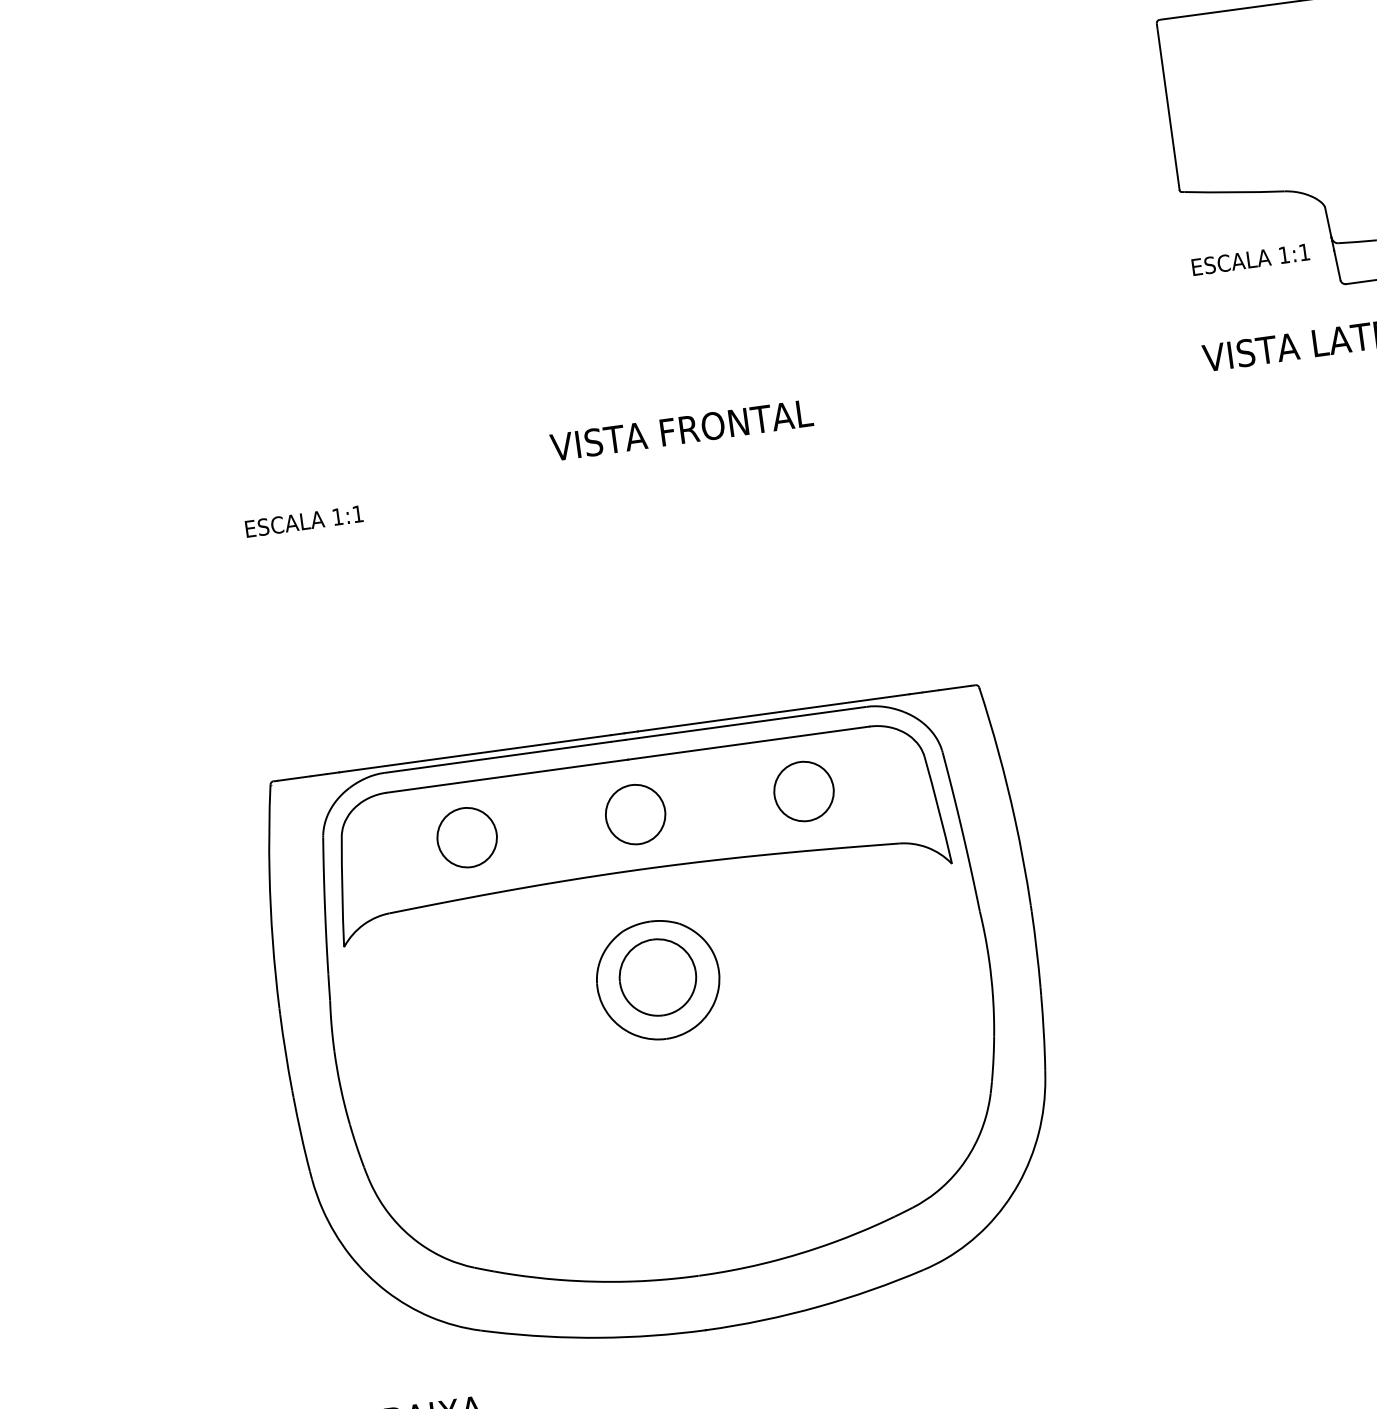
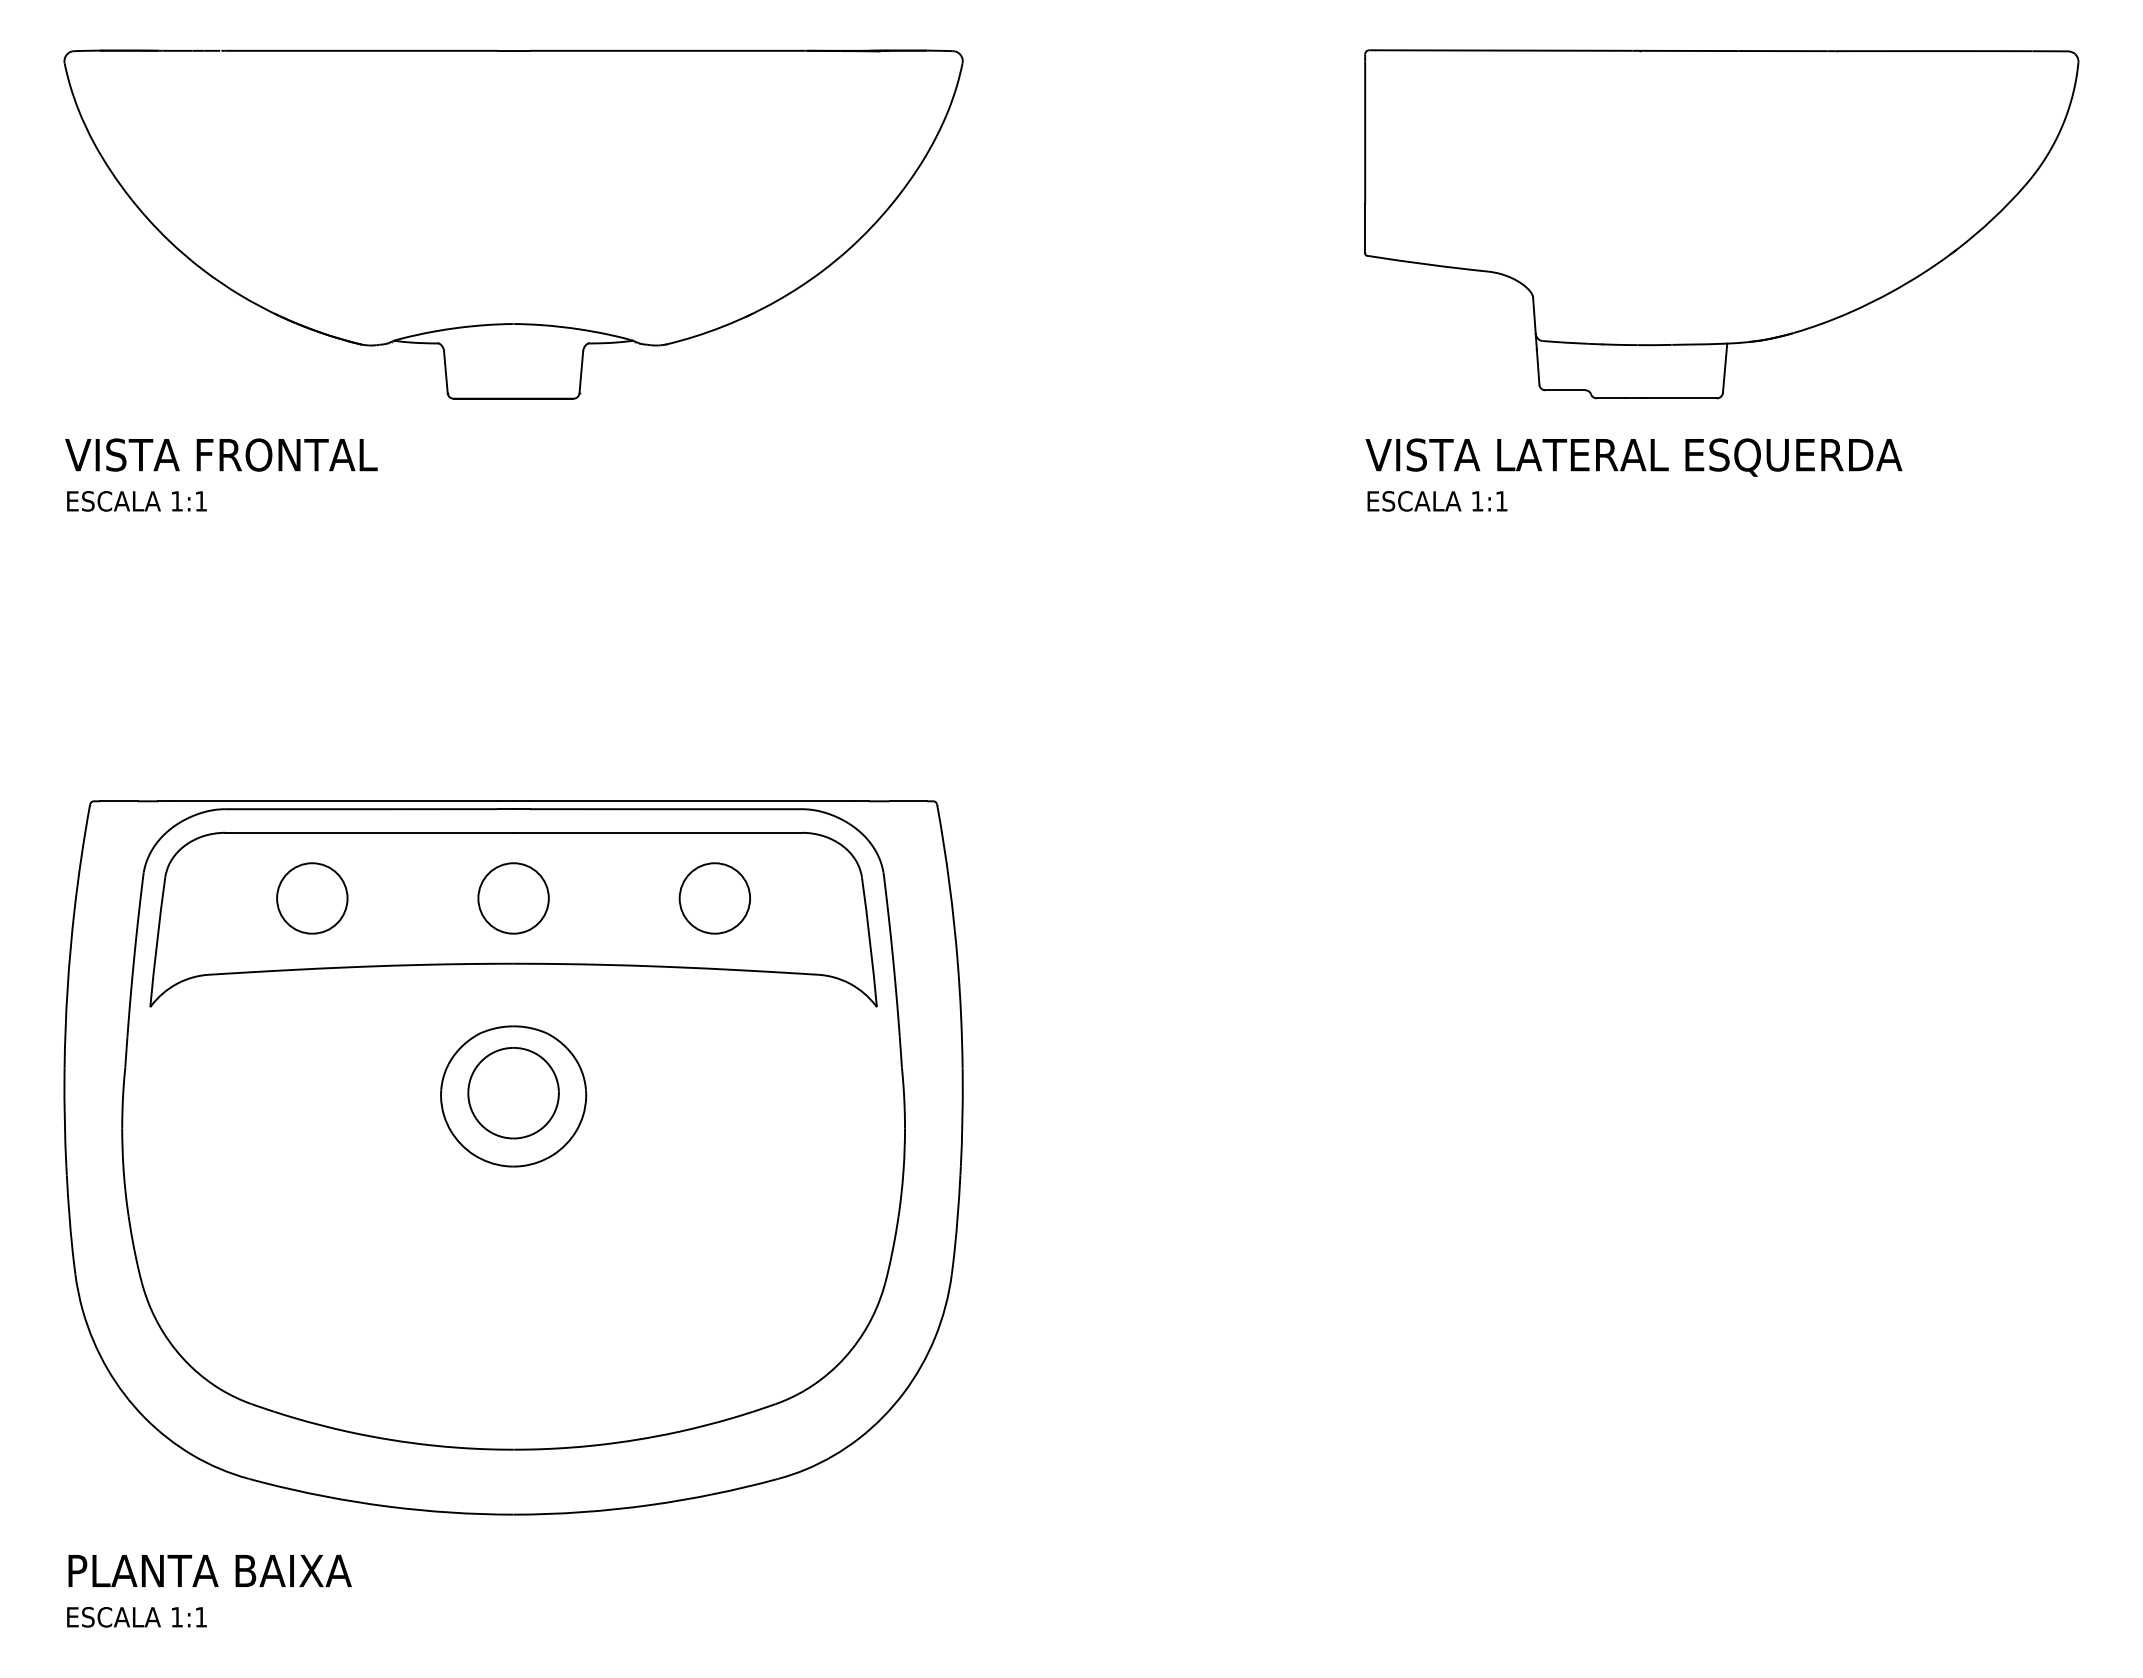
text: (1250, 259) -> (1437, 501), moved
part: (463, 263) -> (513, 224), added
text: (681, 429) -> (221, 454), moved
text: (303, 521) -> (136, 501), moved
part: (665, 1031) -> (513, 1157), moved

